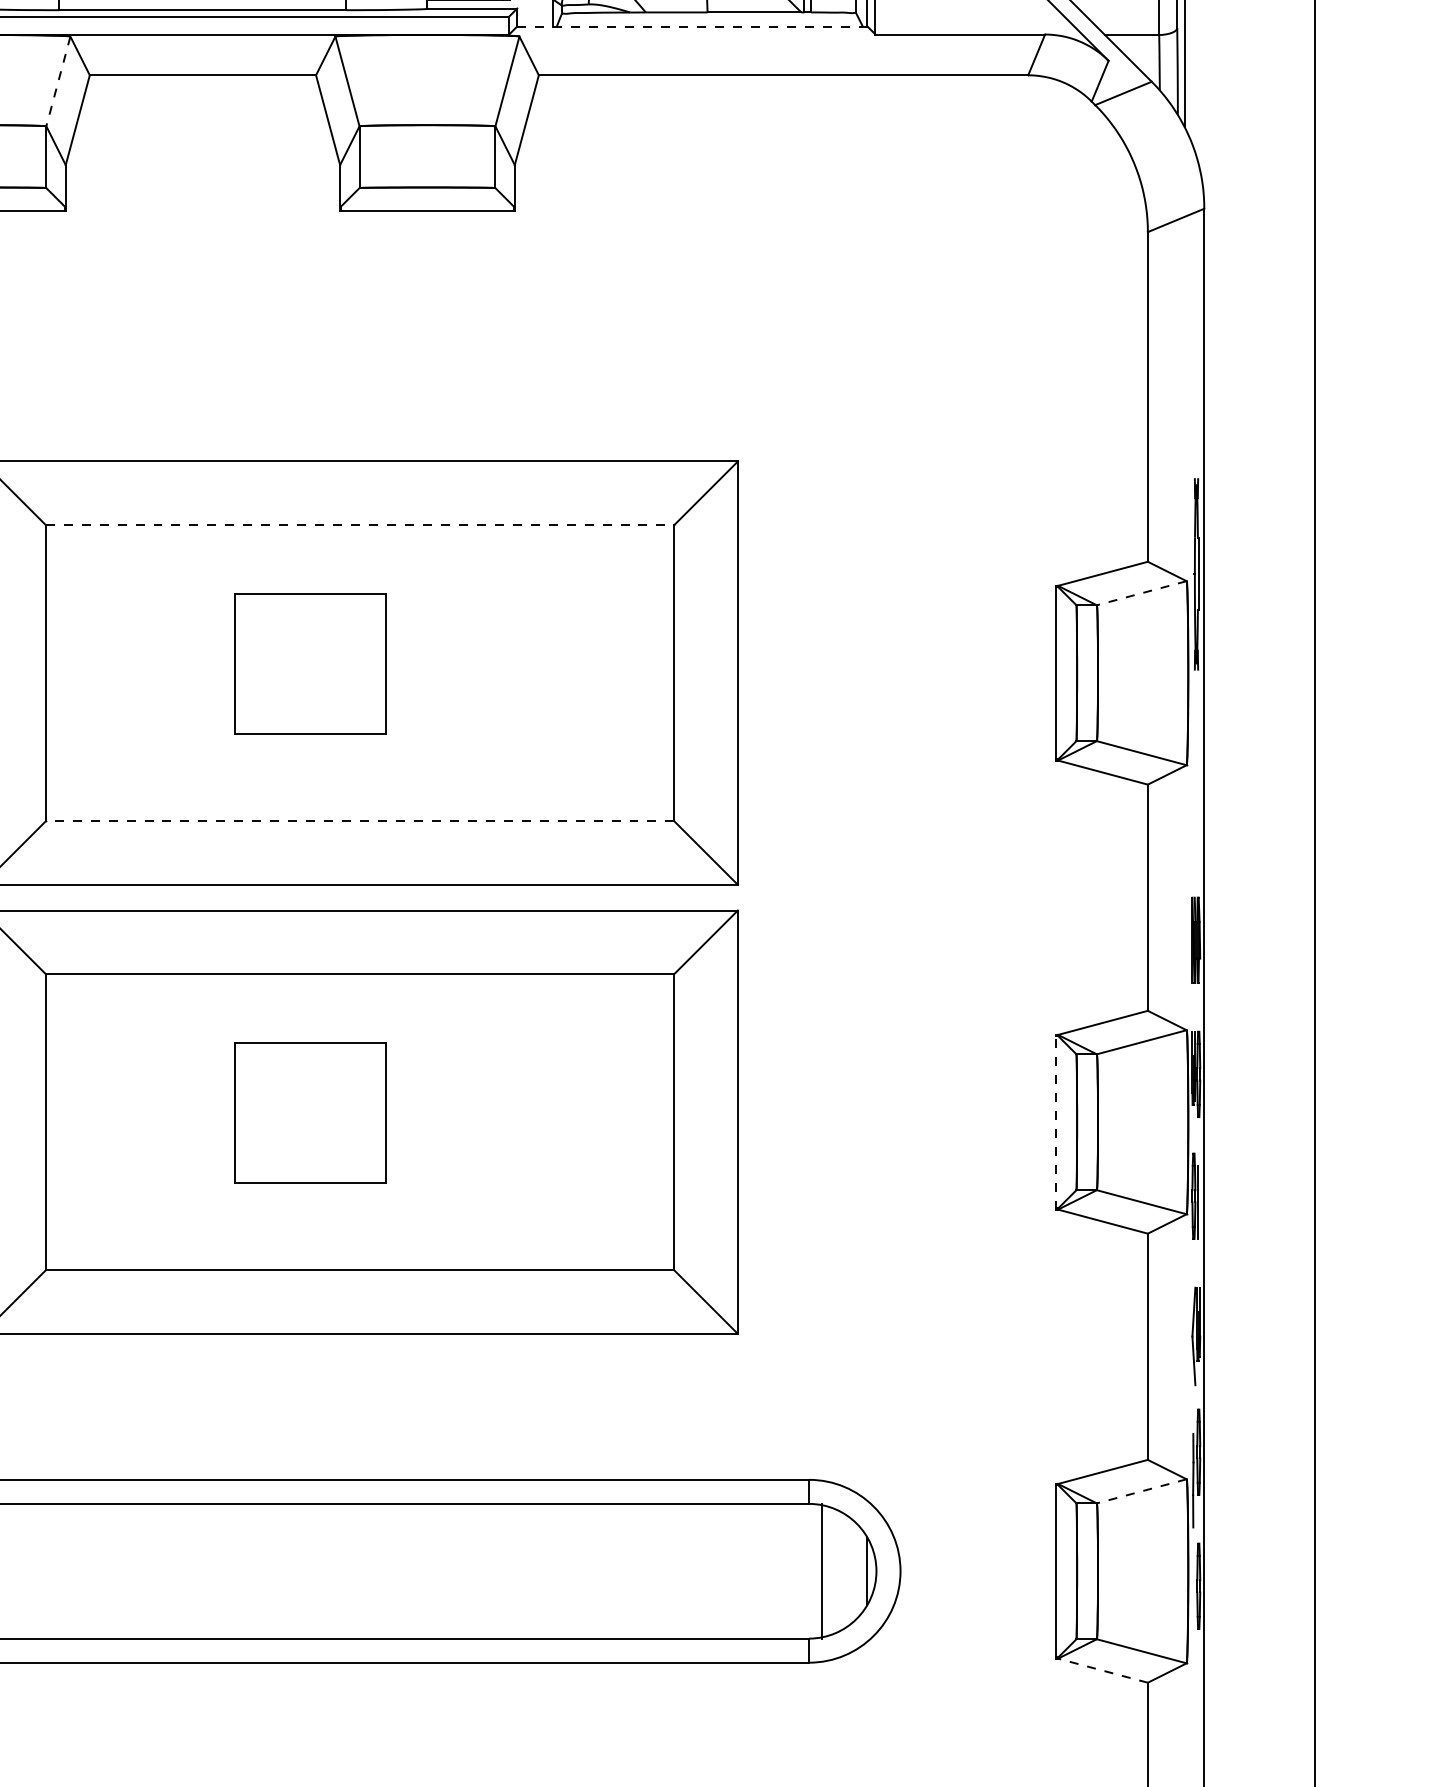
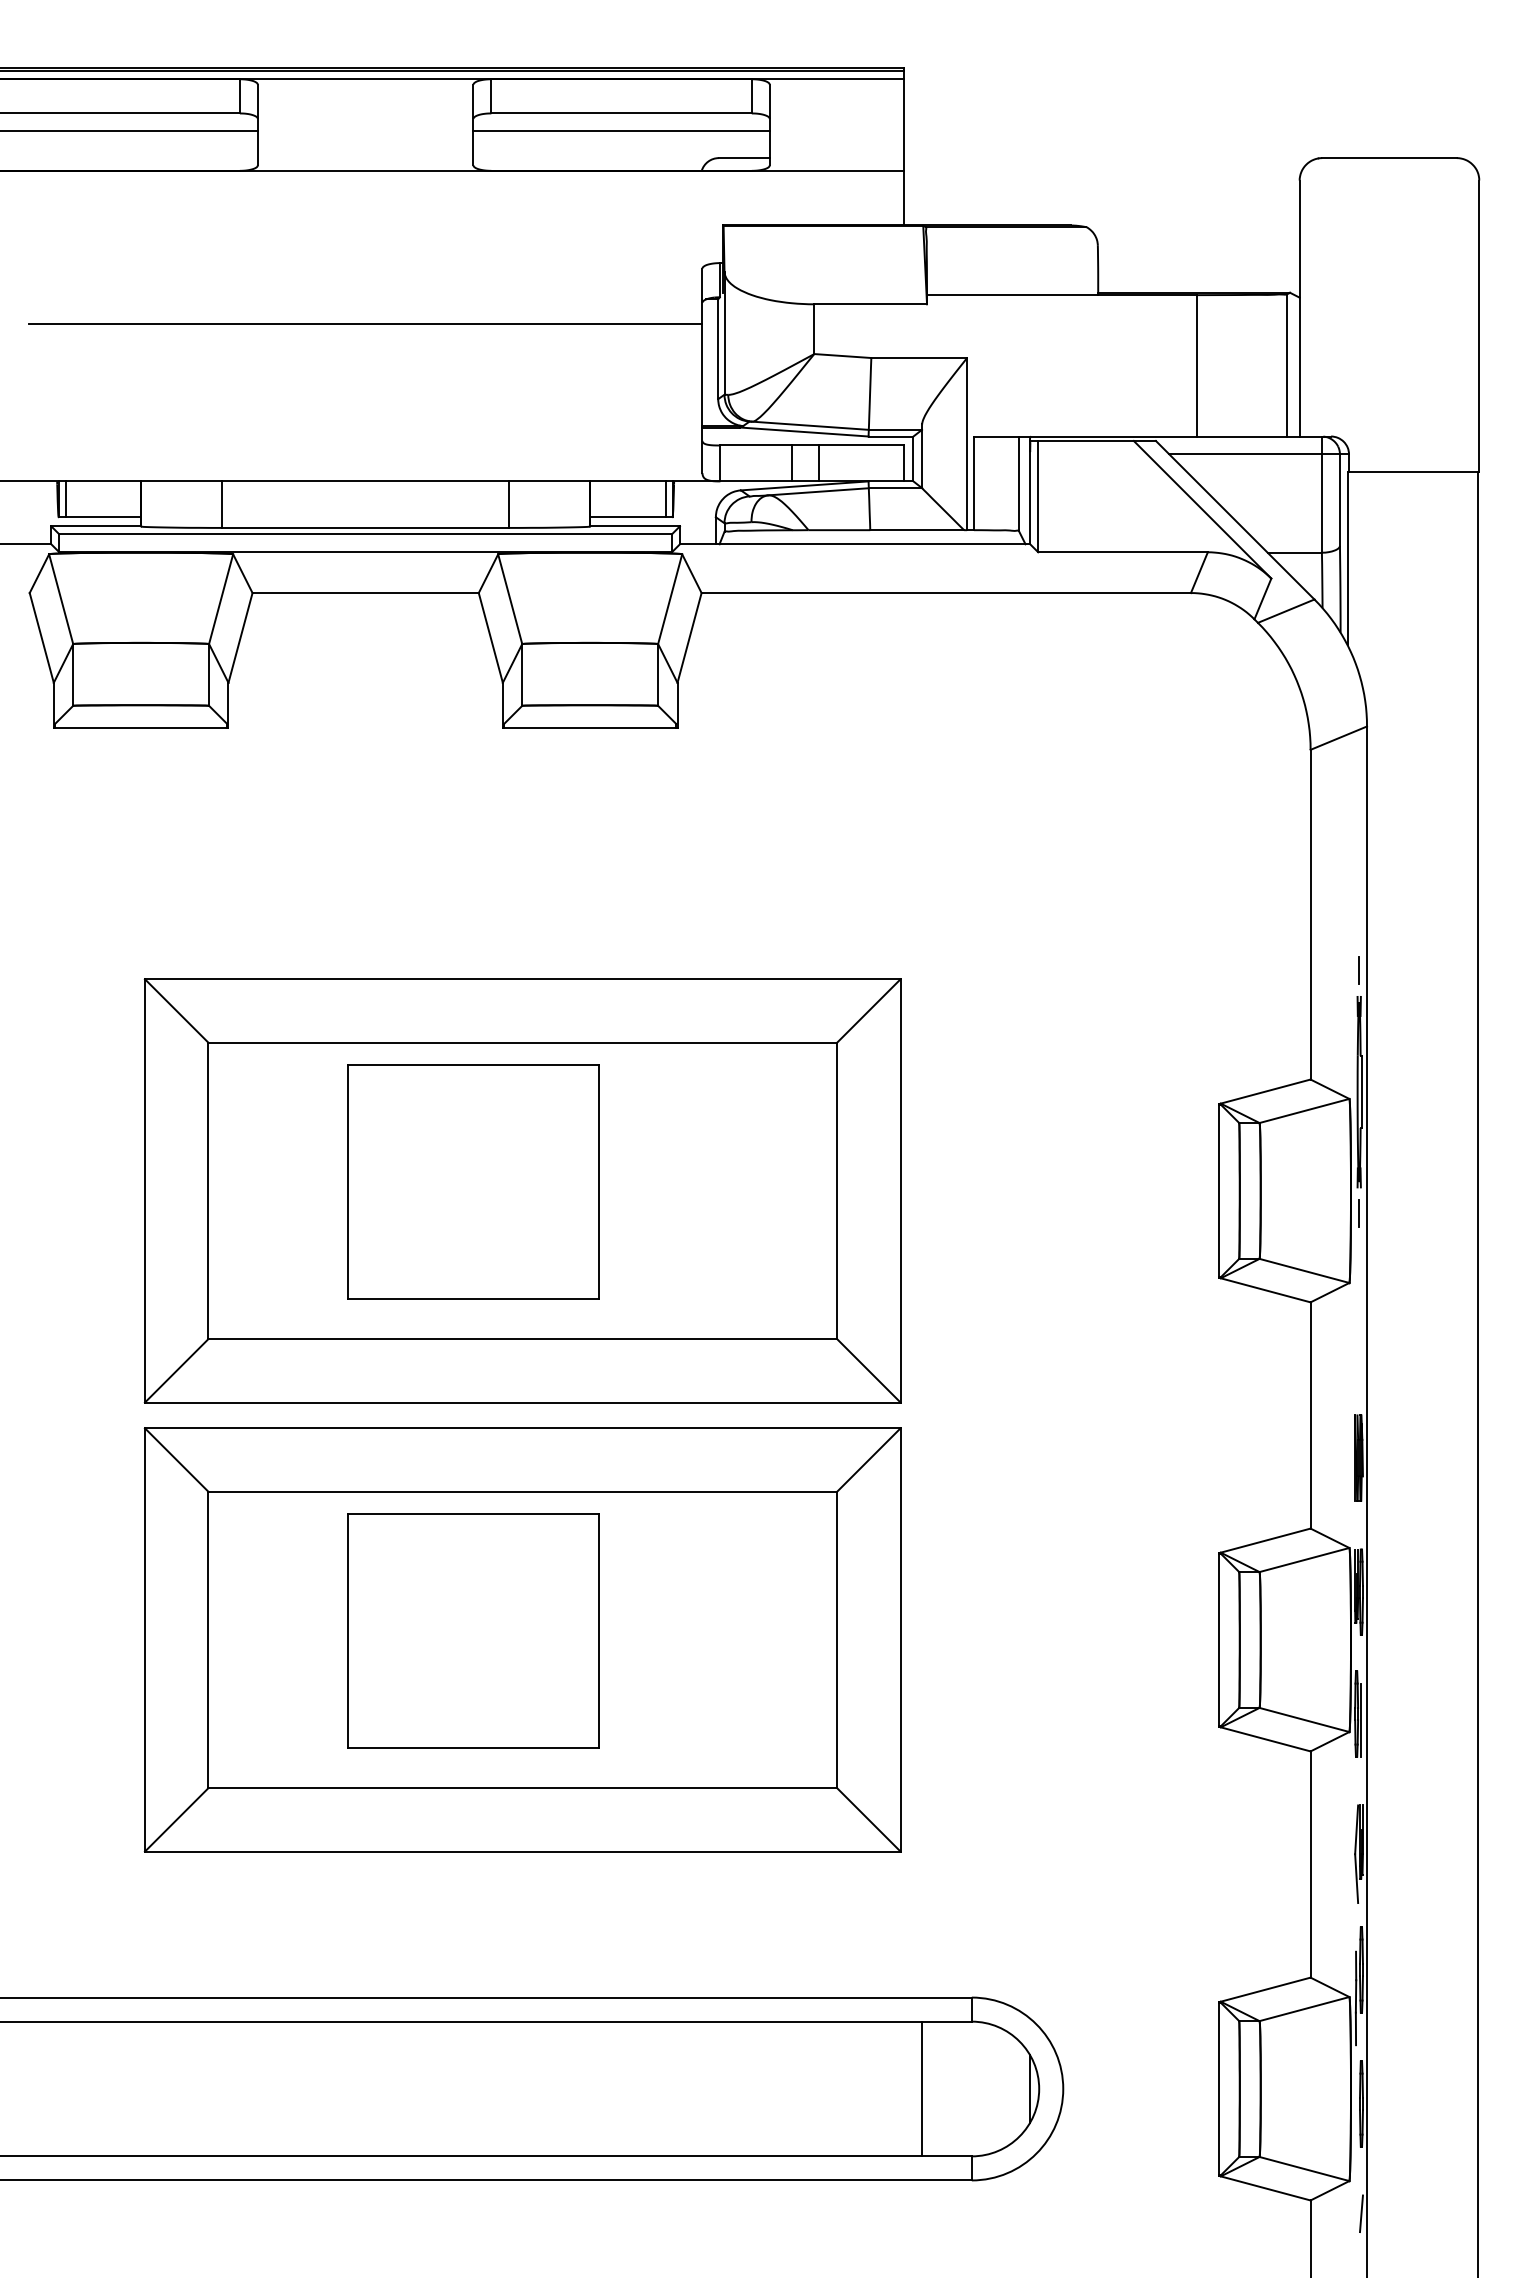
line: (691, 26) -> (854, 544), dashed -> solid
line: (57, 81) -> (220, 599), dashed -> solid
line: (1196, 452) -> (1359, 970), added
line: (360, 524) -> (523, 1042), dashed -> solid
line: (1141, 593) -> (1304, 1111), dashed -> solid
part: (310, 663) -> (473, 1181), size x1.67
line: (1196, 694) -> (1359, 1212), added
line: (359, 821) -> (522, 1339), dashed -> solid
part: (310, 1112) -> (473, 1630), size x1.67
line: (1055, 1121) -> (1218, 1639), dashed -> solid
line: (1141, 1491) -> (1304, 2009), dashed -> solid
line: (821, 1570) -> (922, 2088), moved
line: (1102, 1670) -> (1265, 2188), dashed -> solid
line: (1198, 1695) -> (1361, 2213), added

